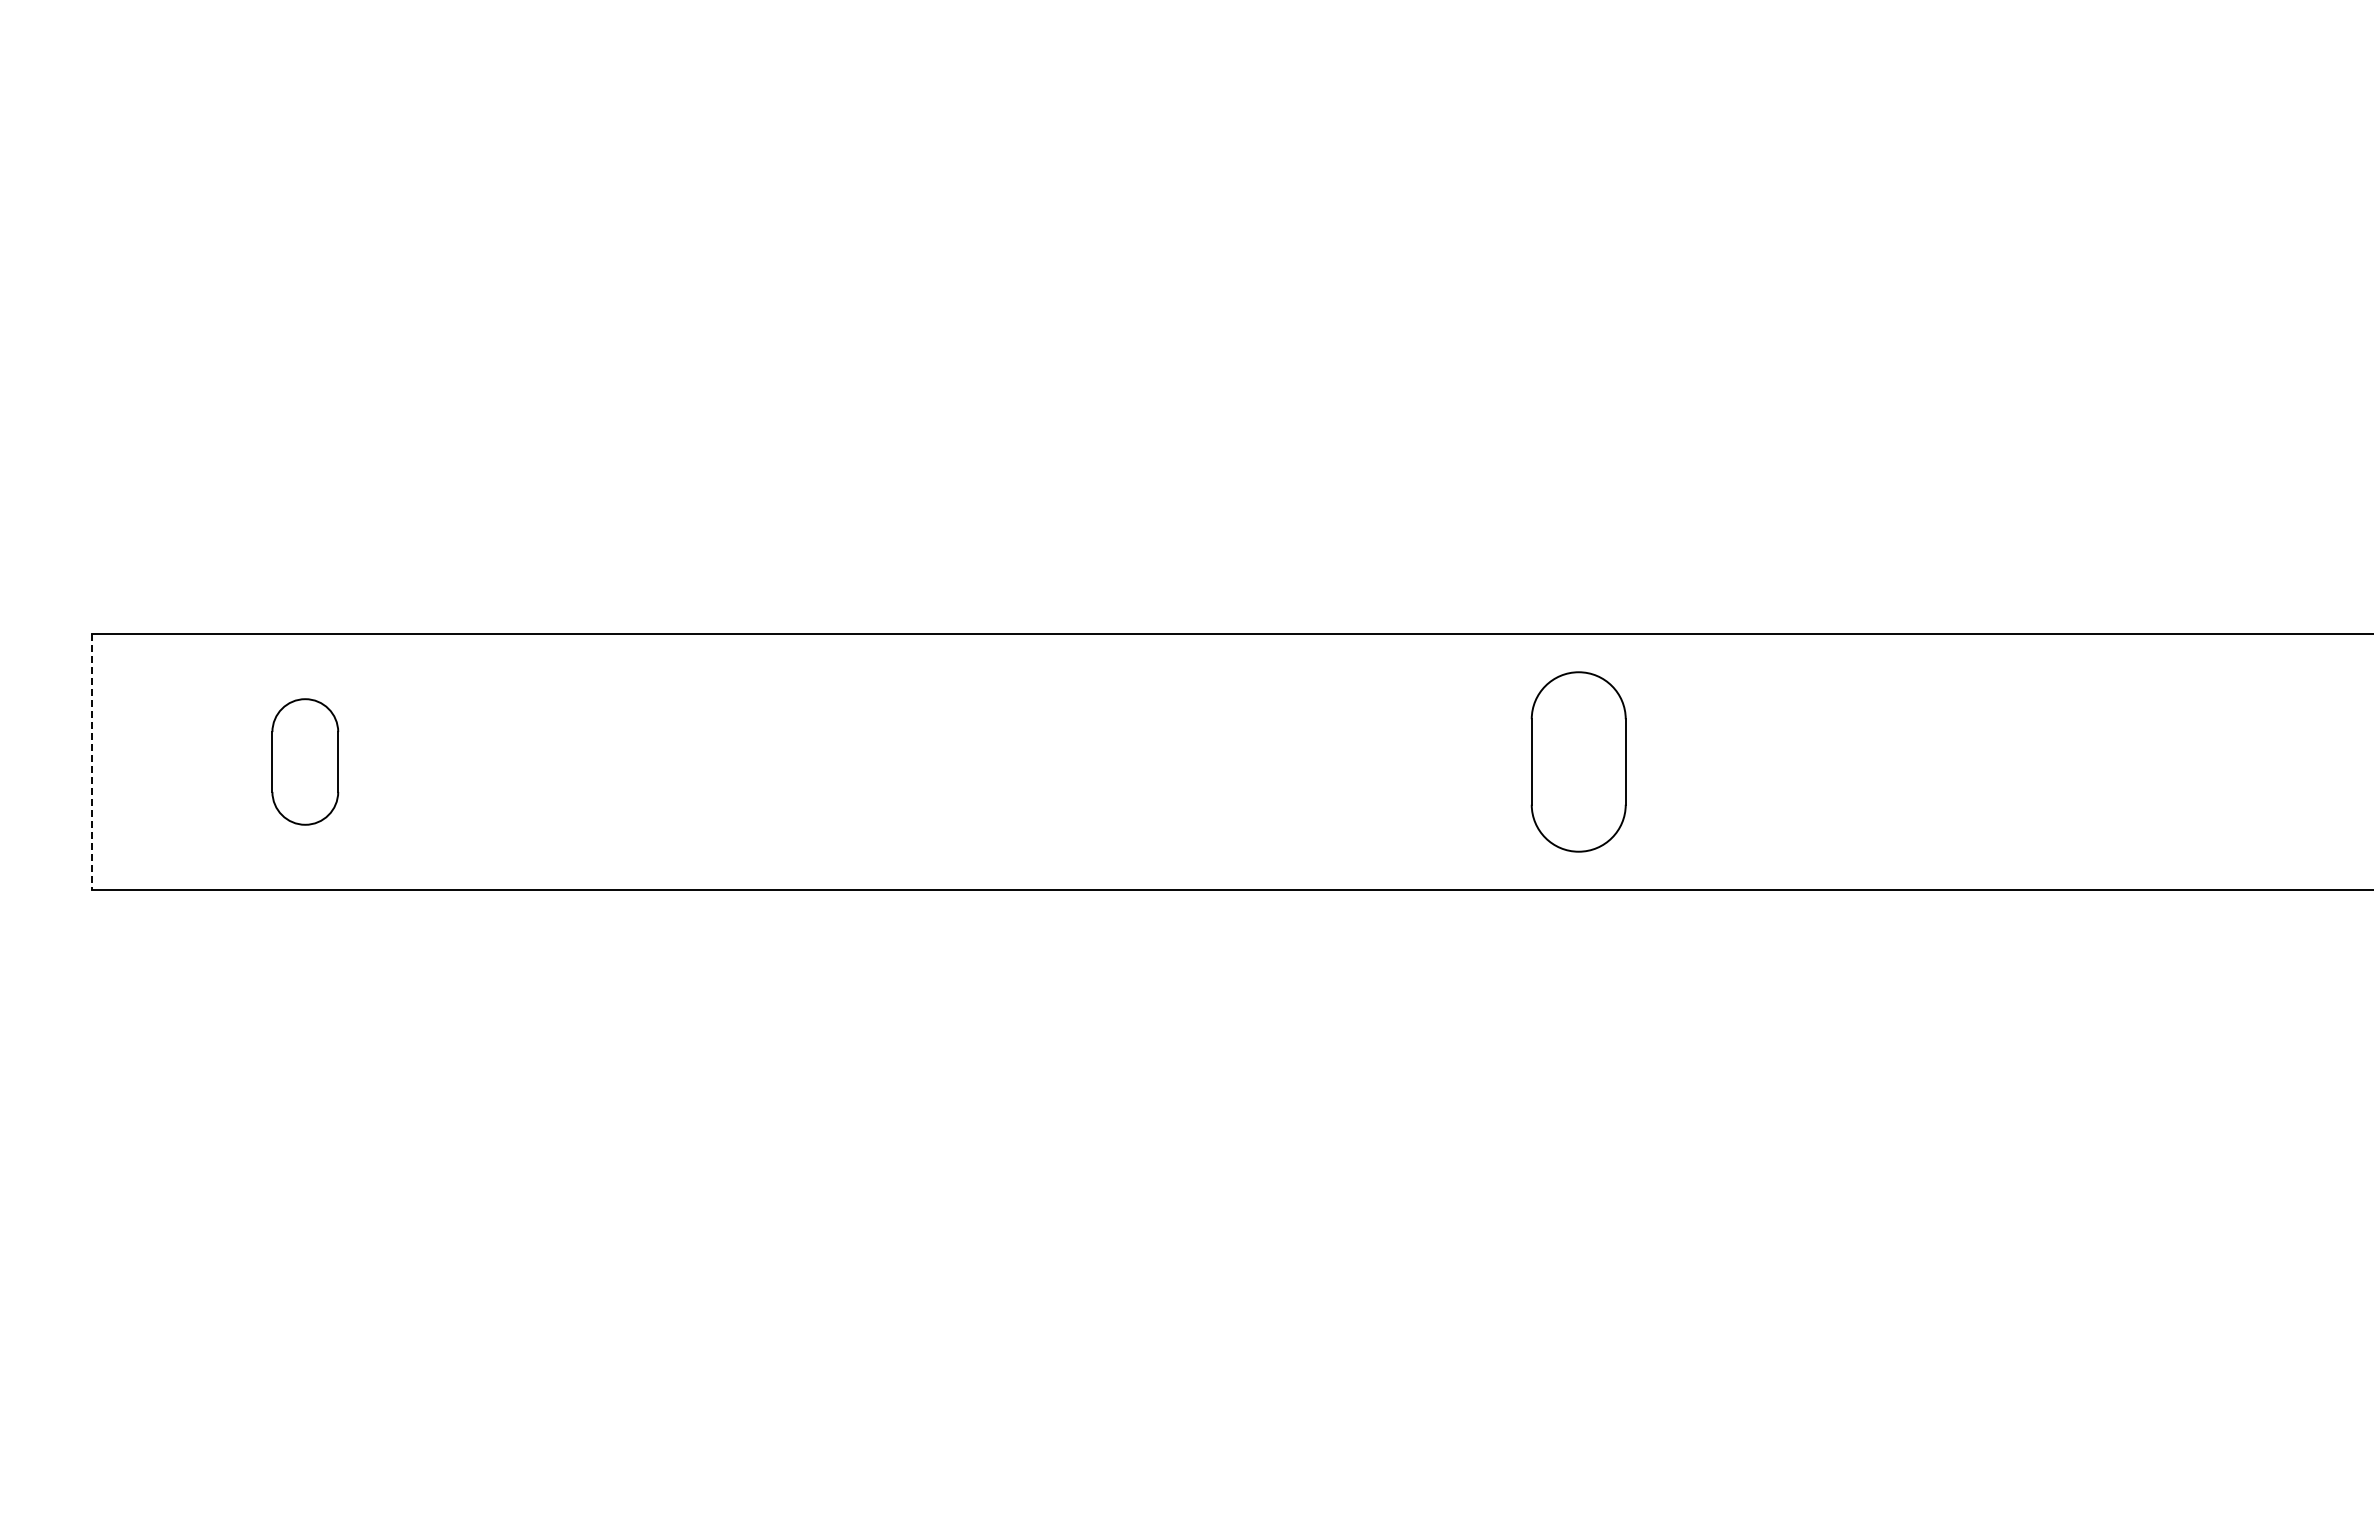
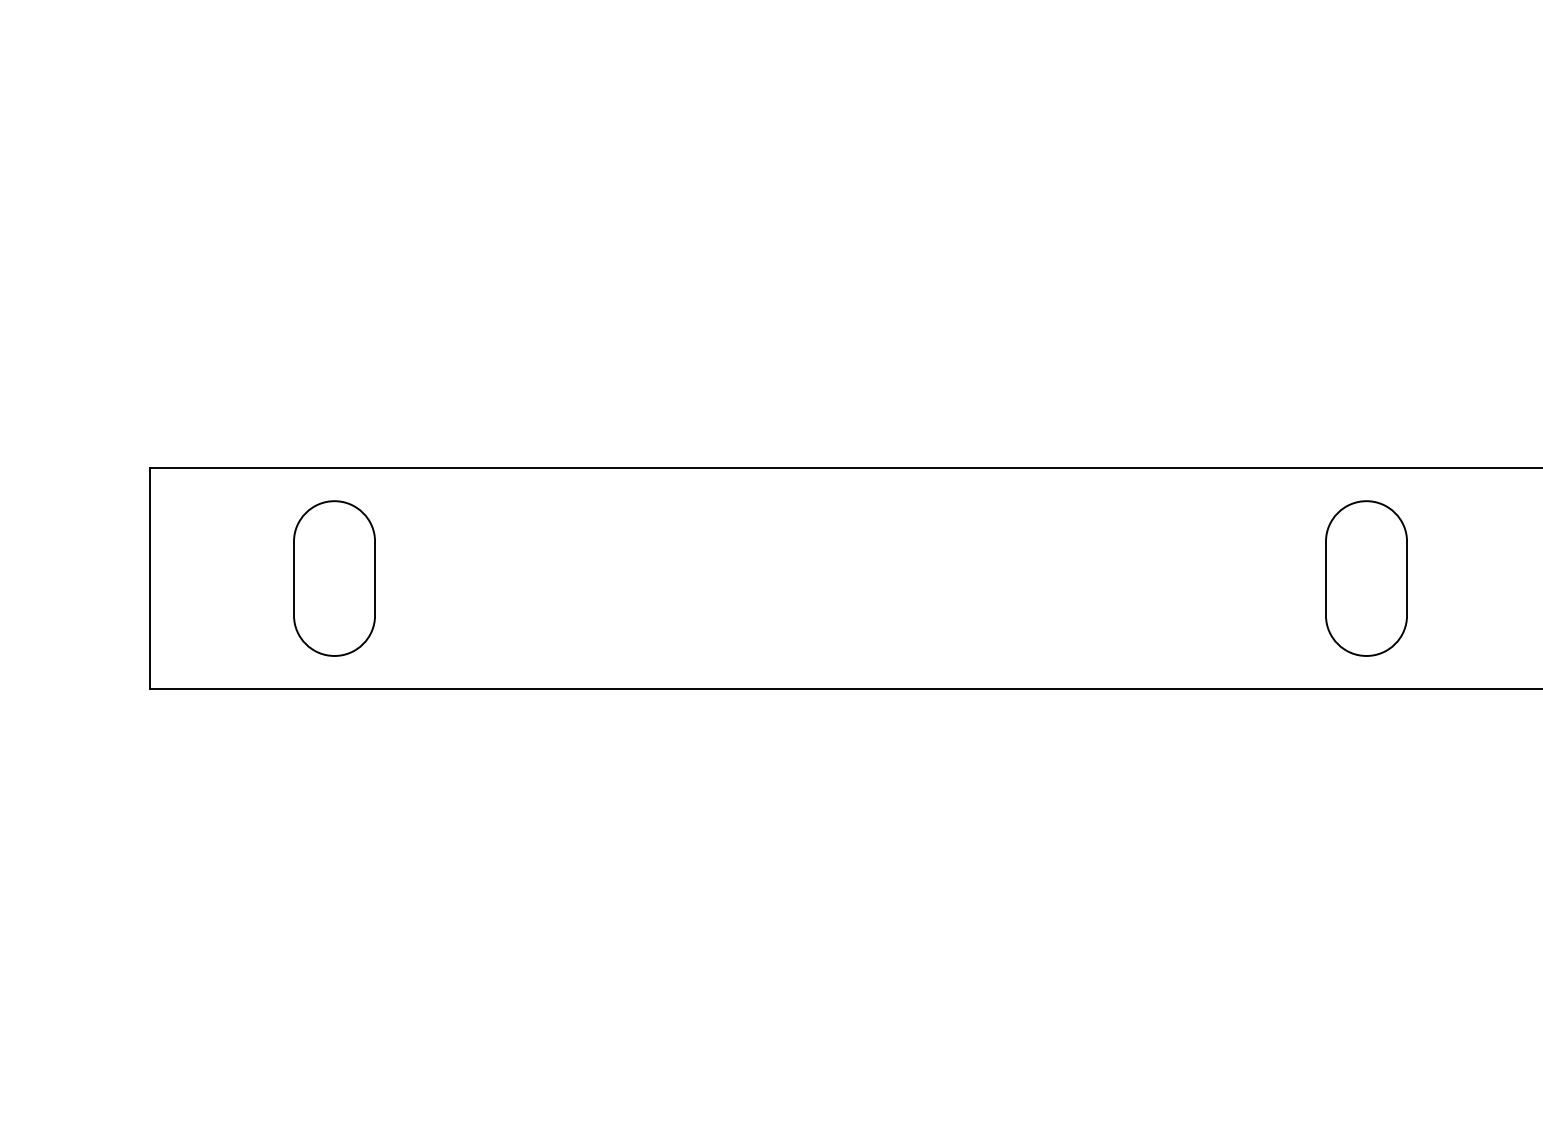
part: (305, 761) -> (334, 578), size x1.43
part: (1578, 761) -> (1366, 578), moved
line: (91, 762) -> (150, 579), dashed -> solid

